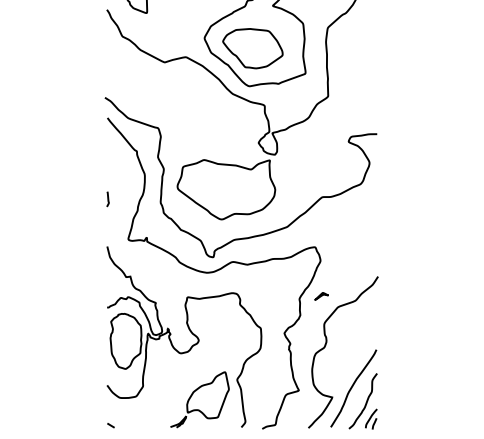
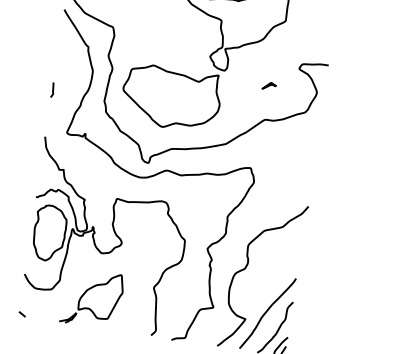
part: (321, 296) -> (269, 86), moved
part: (199, 399) -> (91, 298), moved

